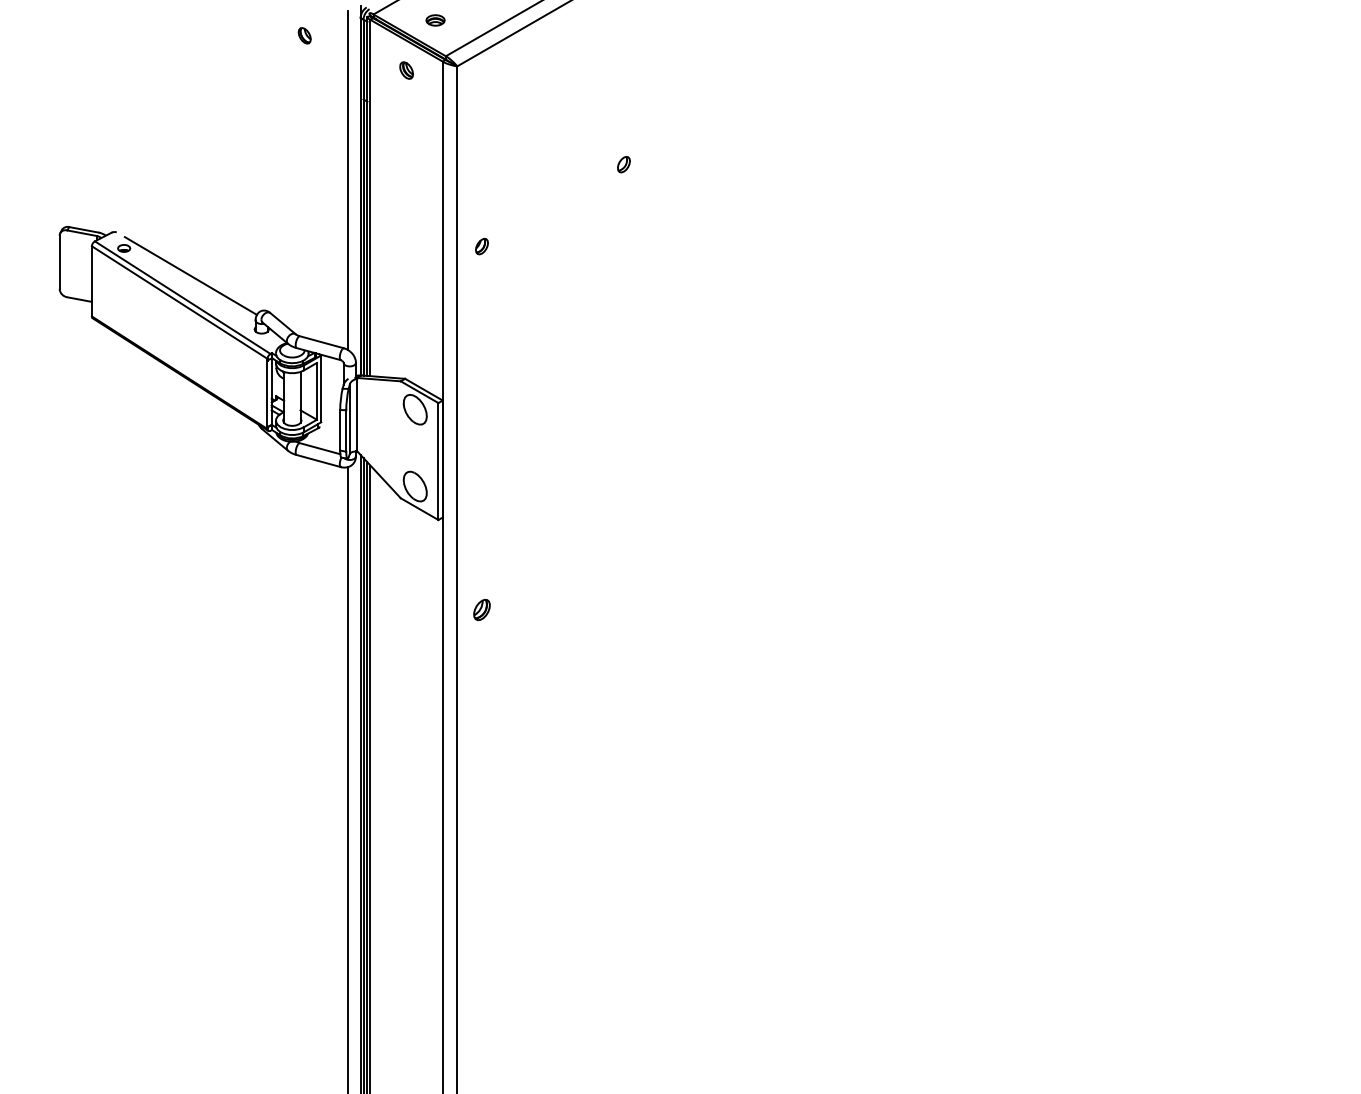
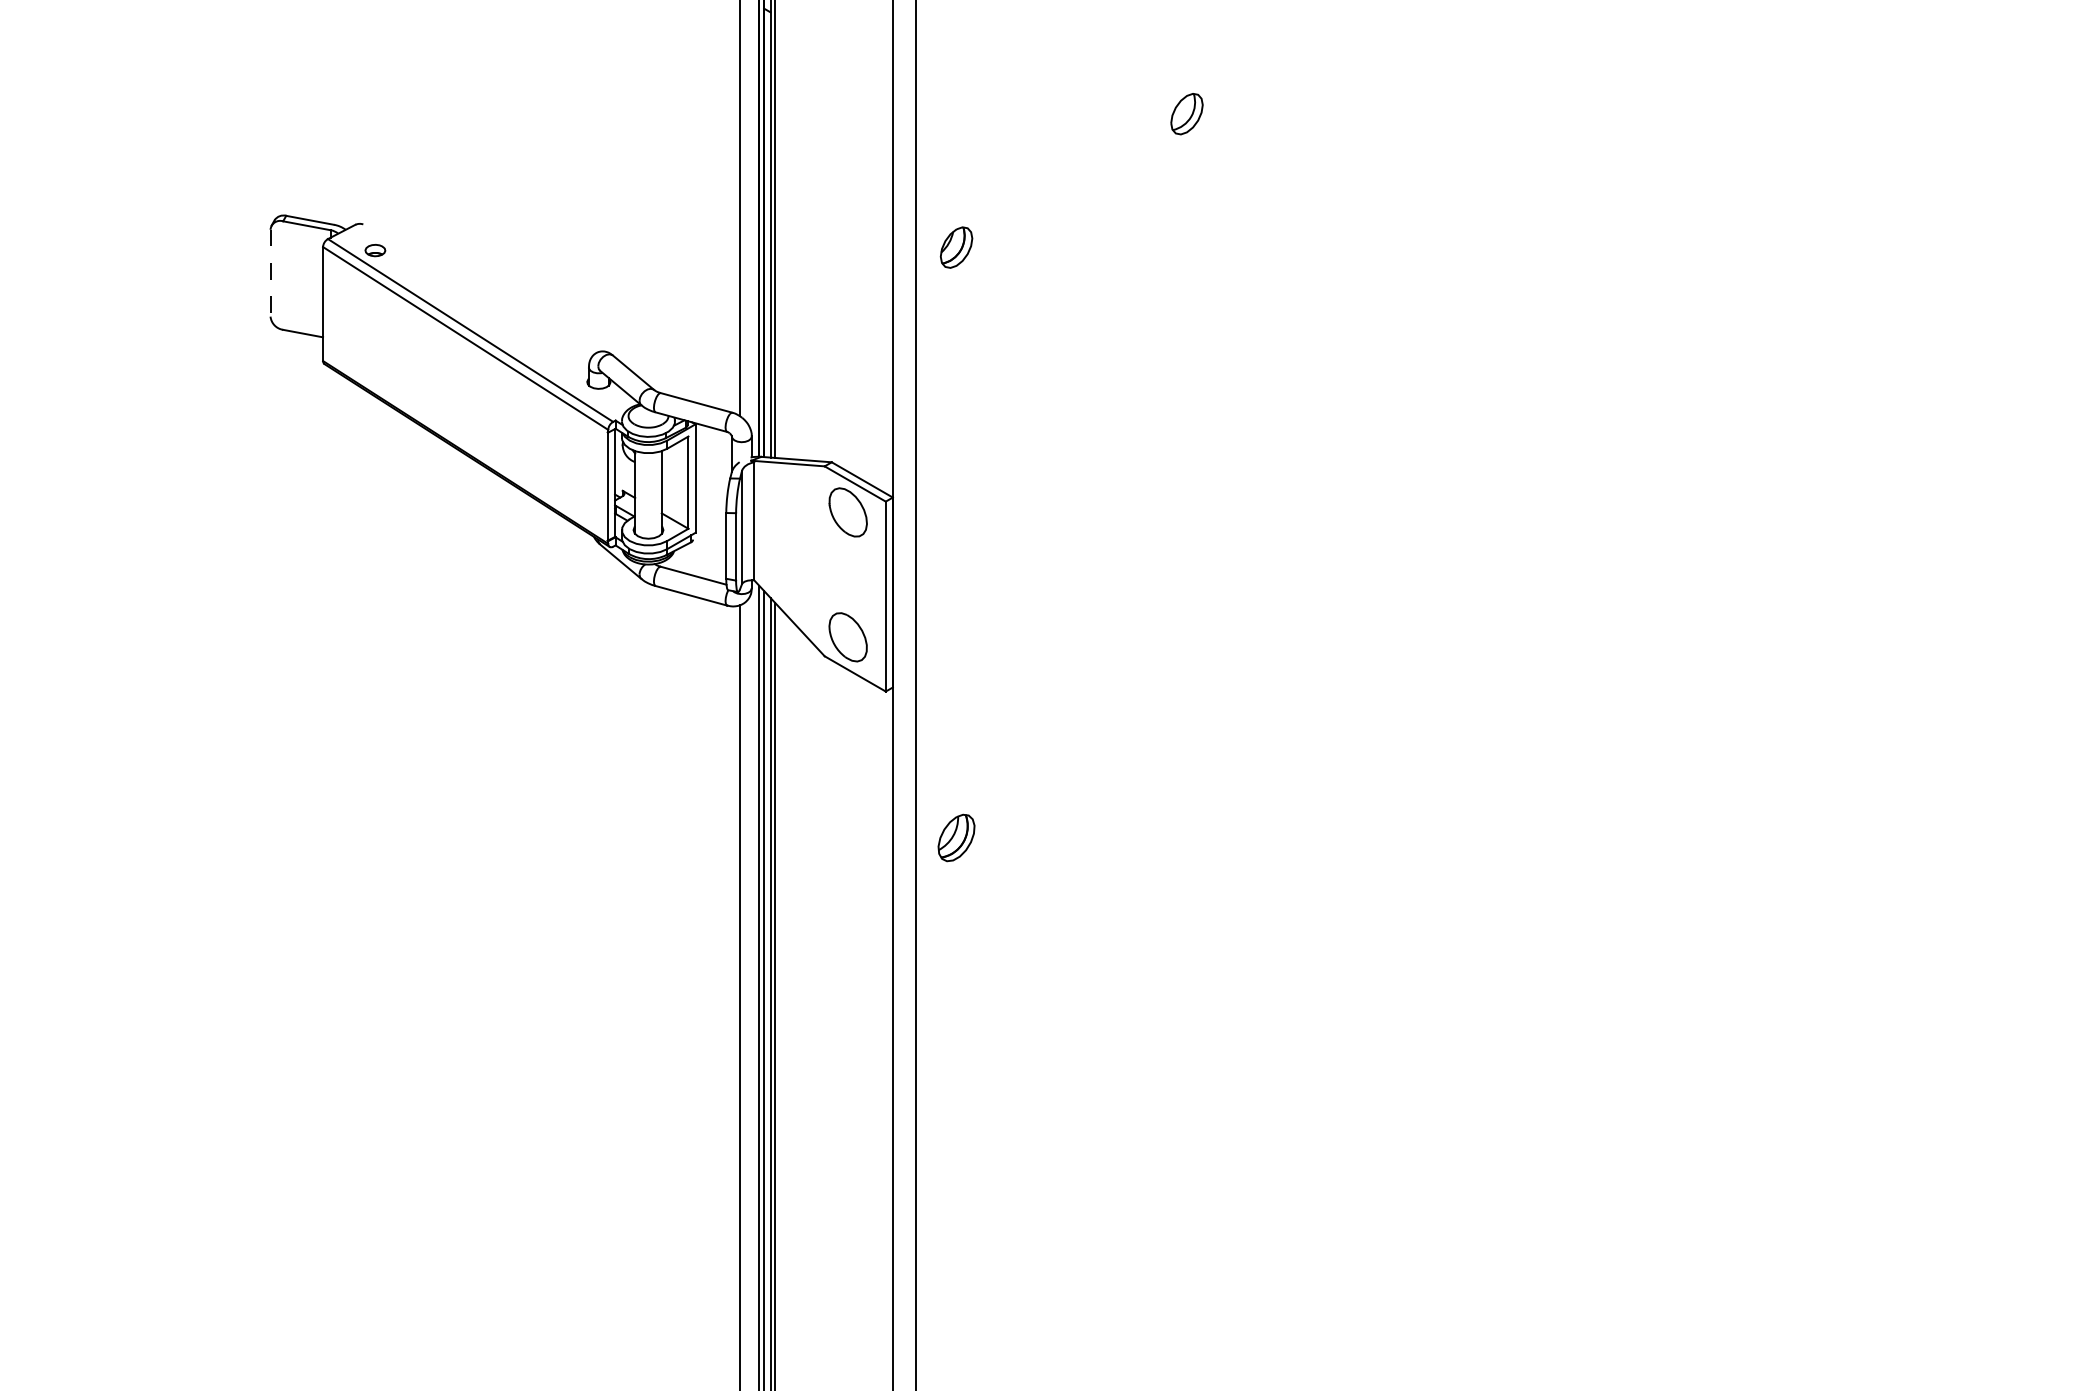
part: (623, 164) -> (1186, 114), size x1.6
part: (481, 246) -> (955, 247), size x1.6
line: (59, 262) -> (270, 273), solid -> dashed
line: (190, 275) -> (483, 294), removed
part: (481, 609) -> (955, 836), size x1.4

